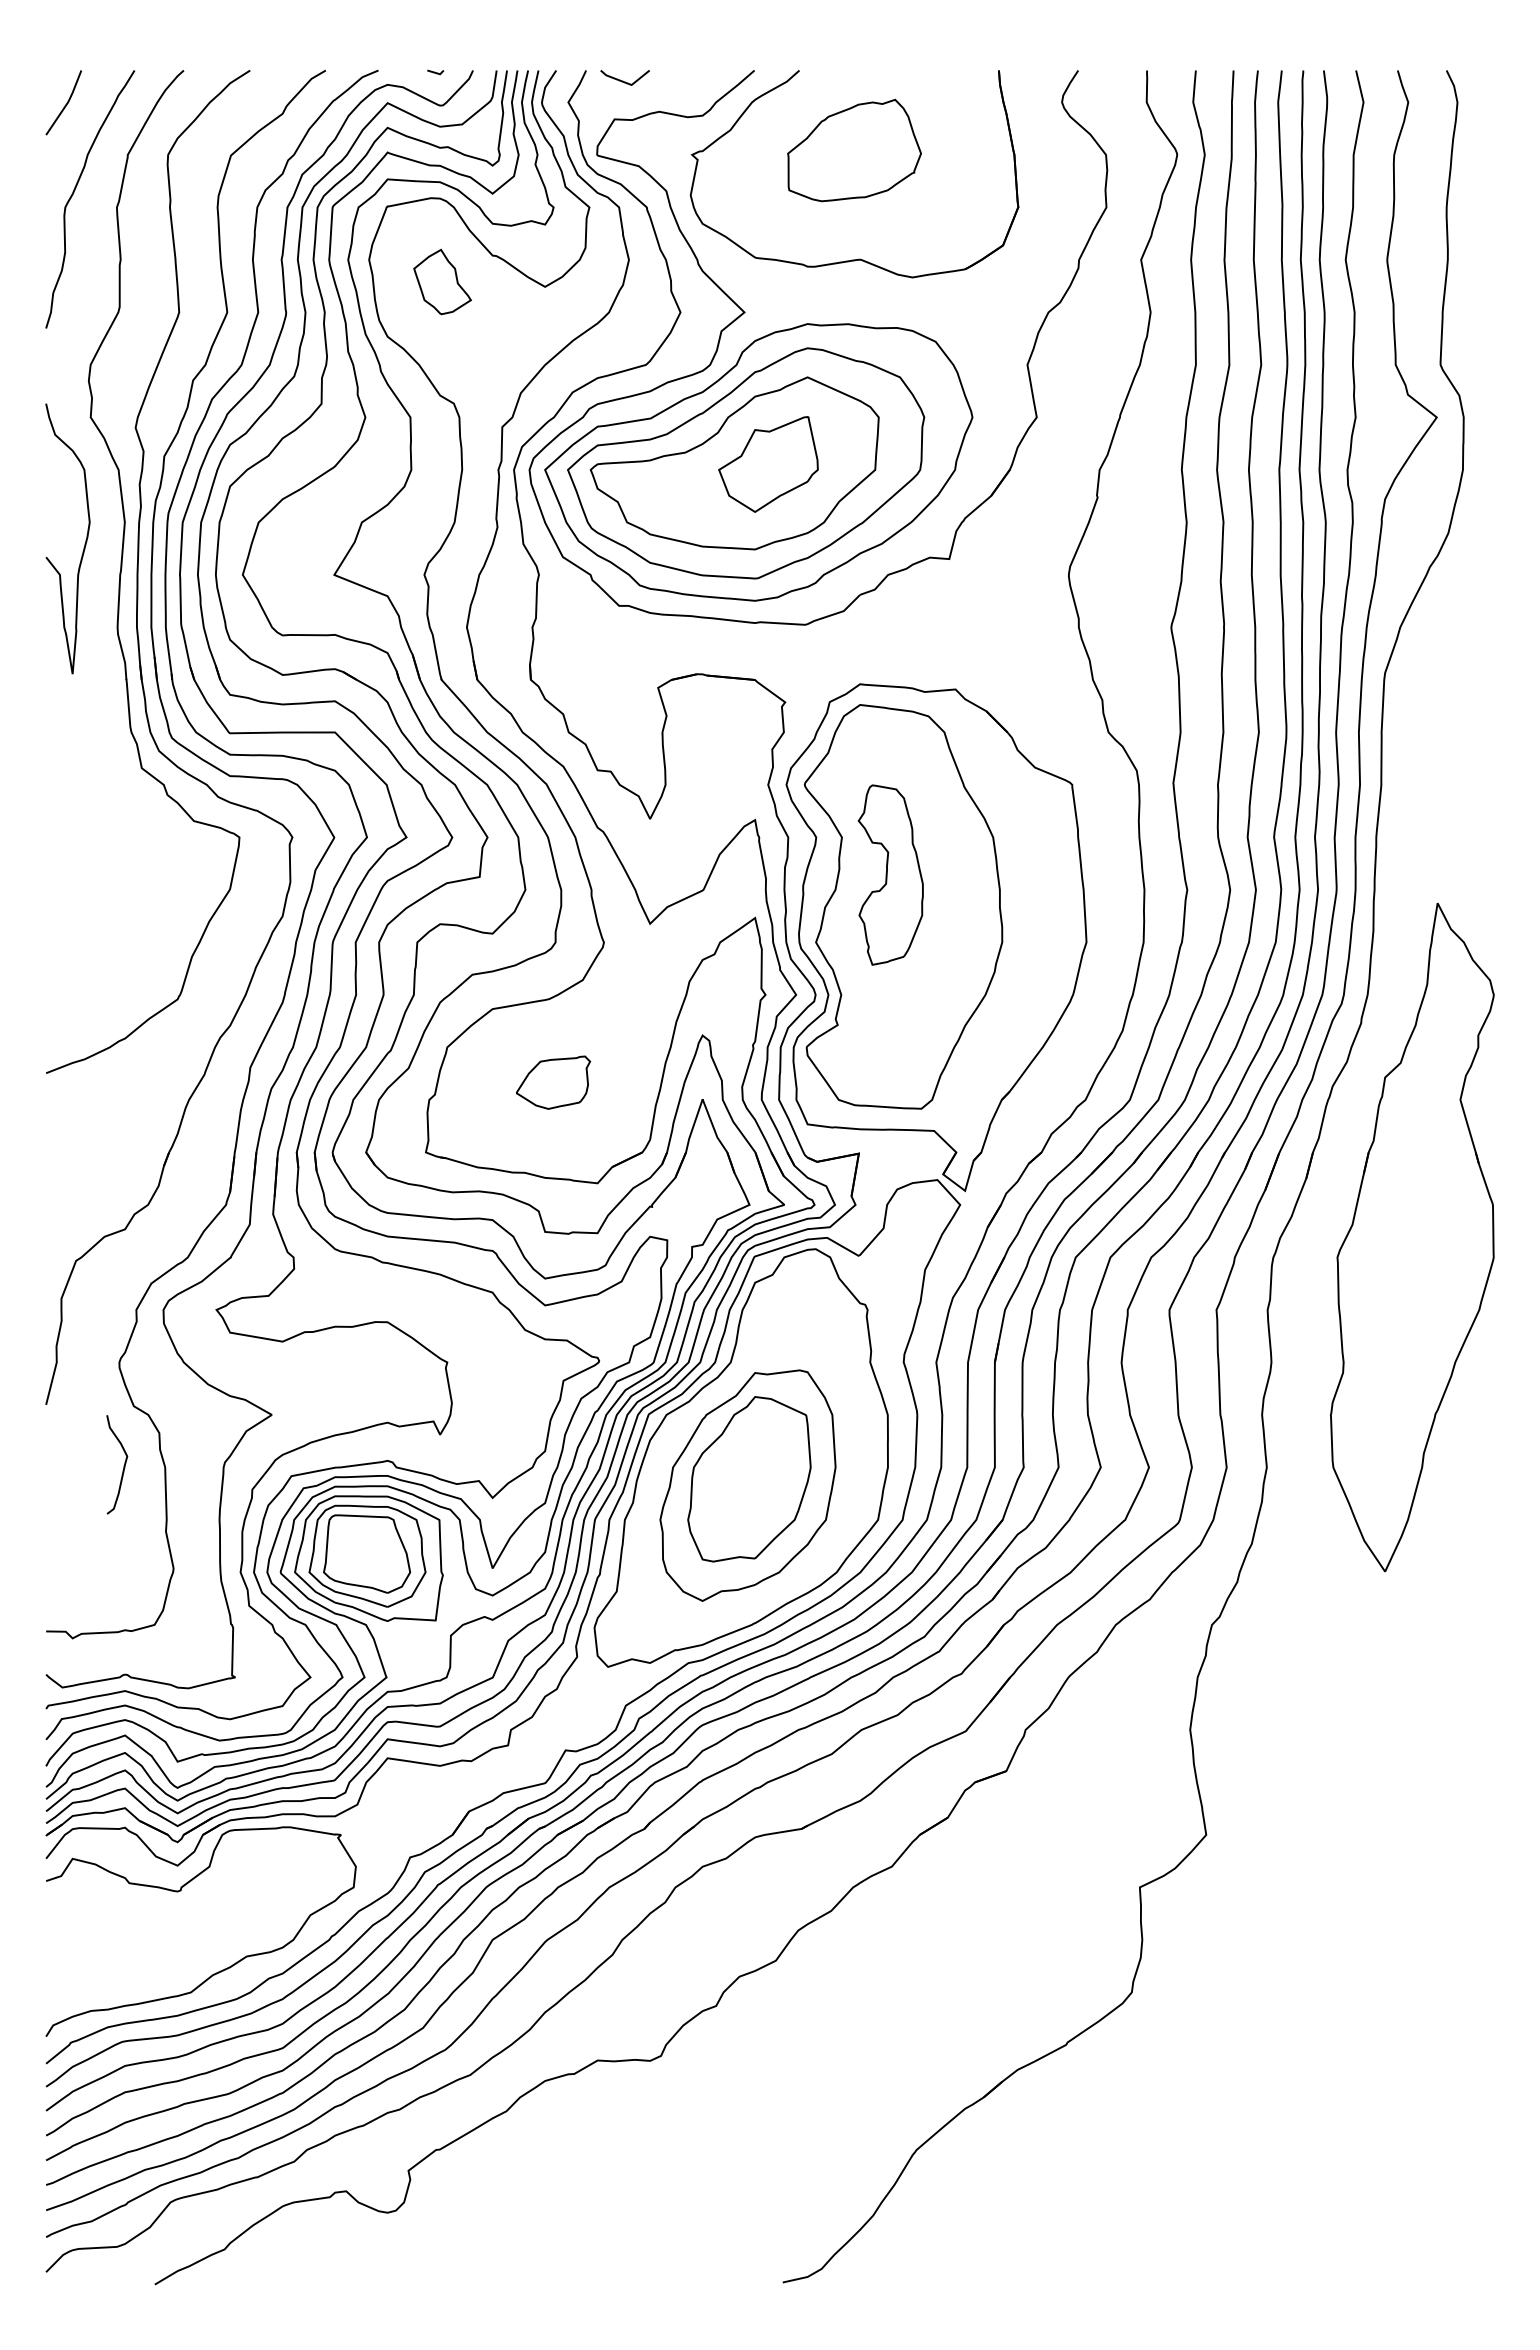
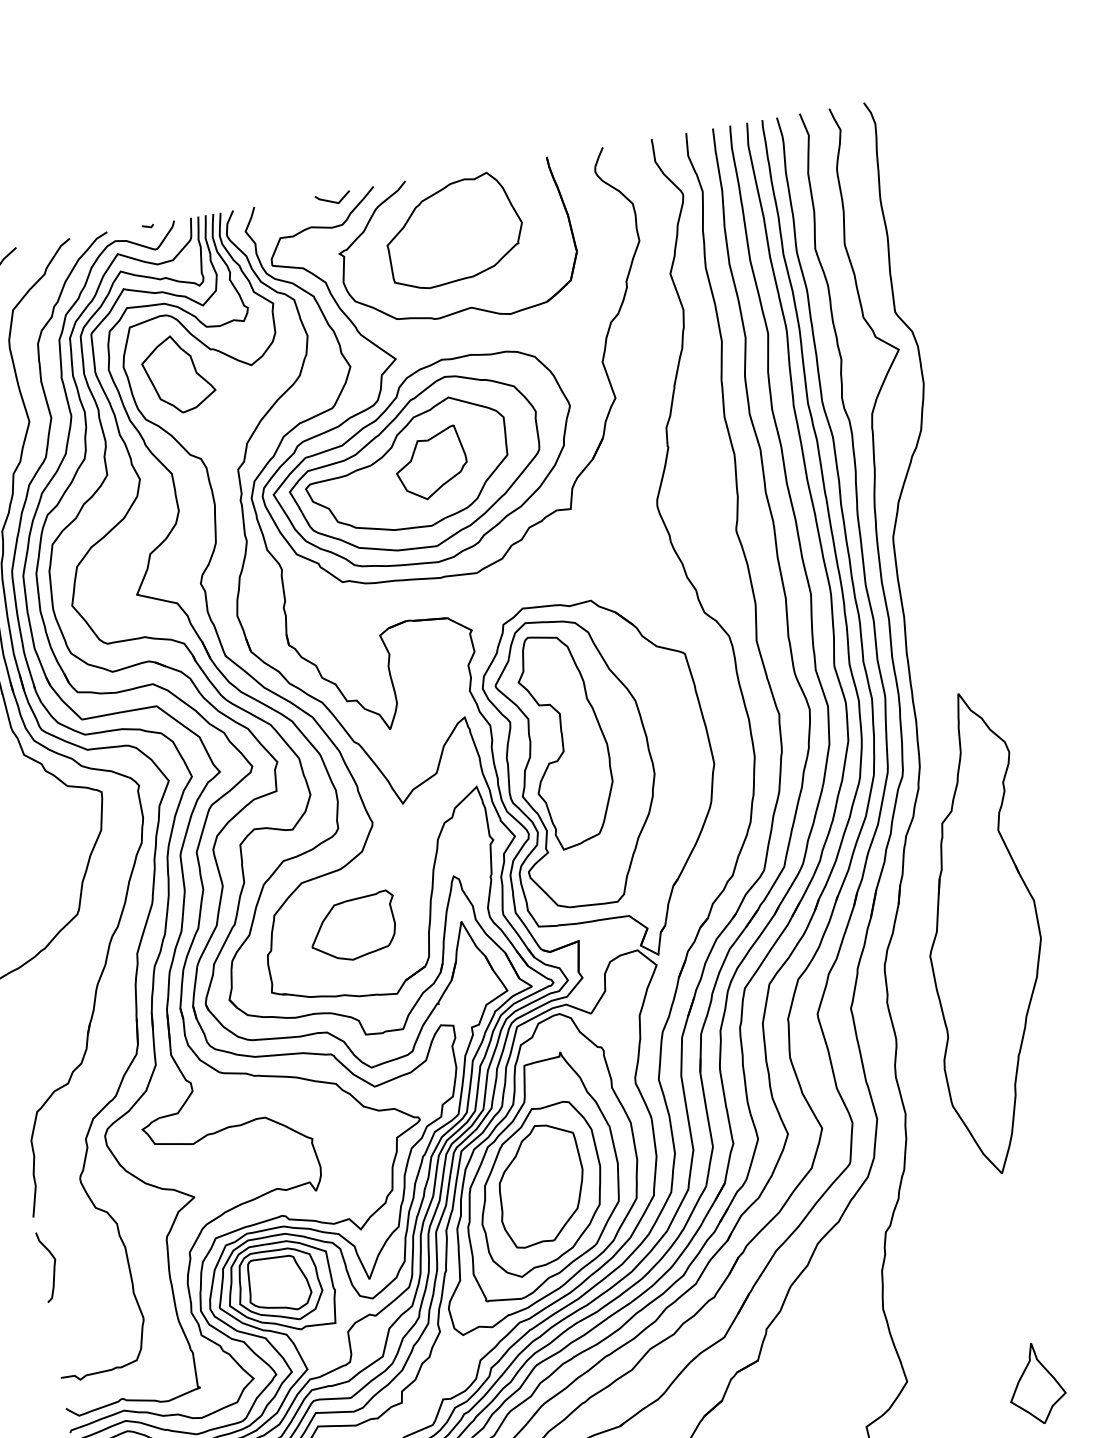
line: (623, 80) -> (332, 200), moved
part: (854, 150) -> (454, 231), size x1.43
part: (442, 281) -> (178, 373), size x1.67
part: (890, 874) -> (567, 739), size x1.67
part: (553, 1082) -> (353, 927), size x1.67
curve: (123, 1465) -> (53, 1266), moved
part: (748, 1466) -> (538, 1176), added
part: (1382, 1867) -> (1035, 1383), added

